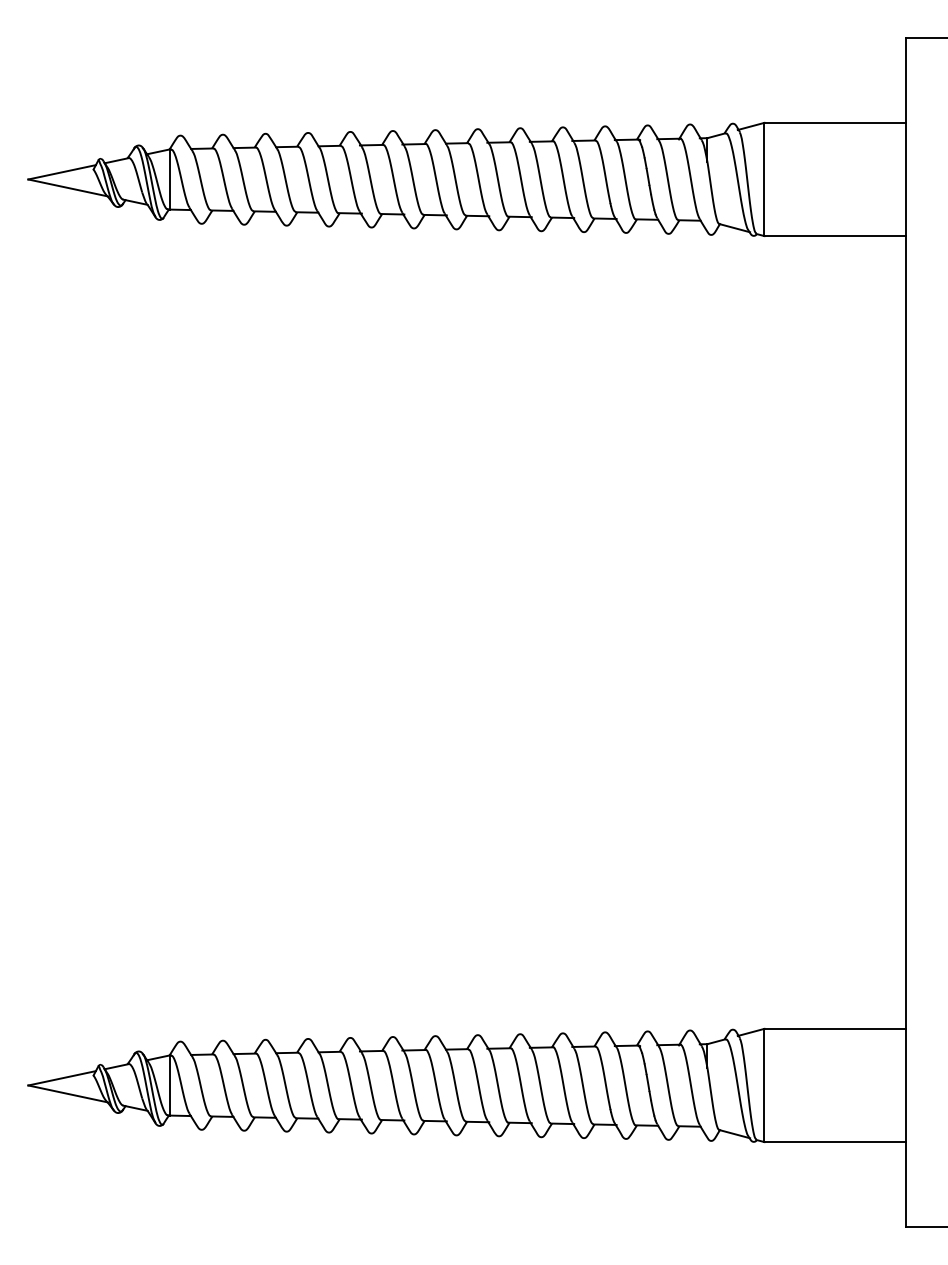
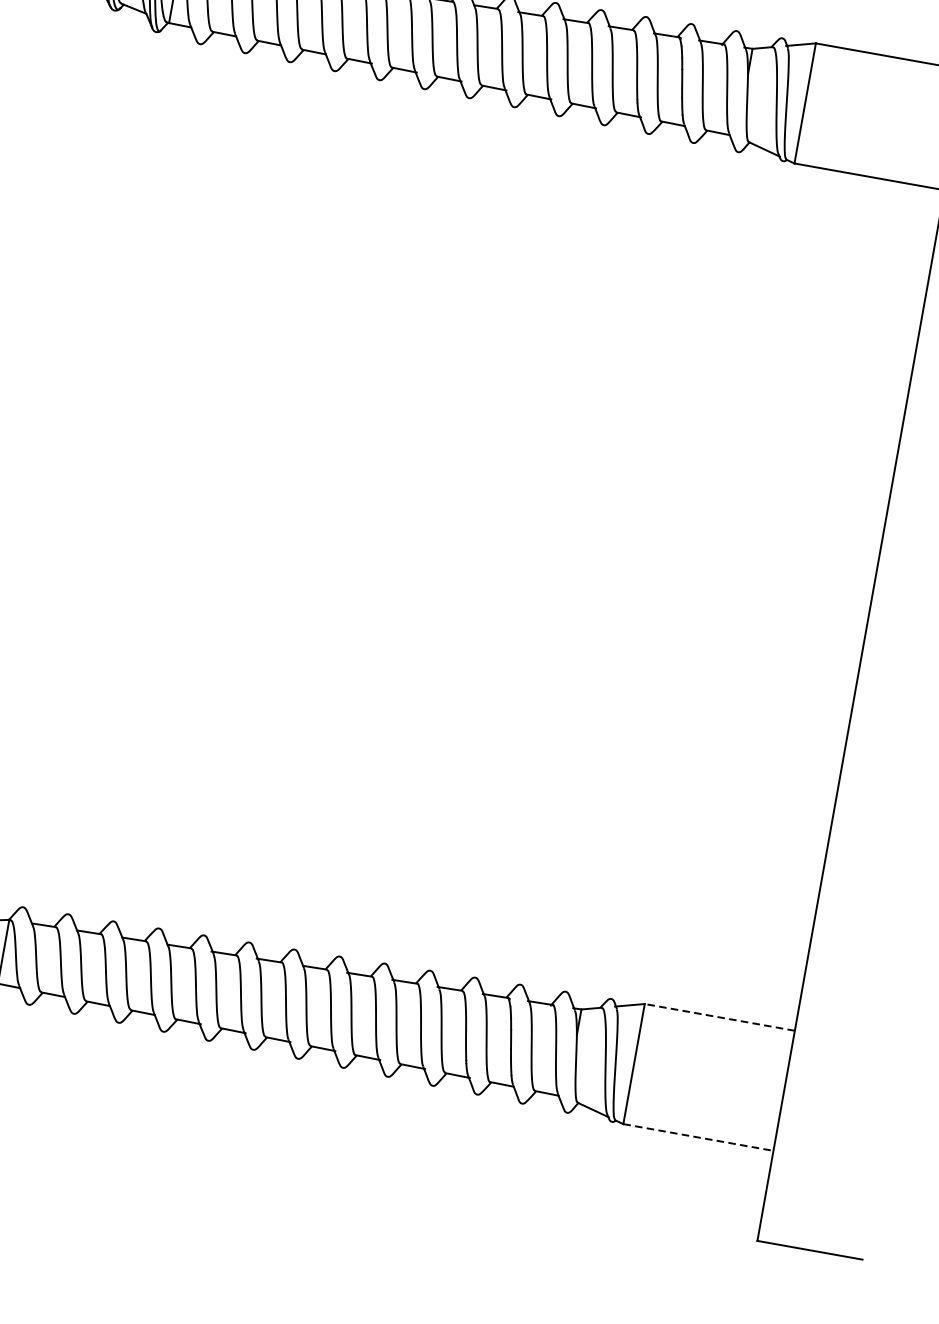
line: (835, 1028) -> (720, 1017), solid -> dashed
line: (835, 1142) -> (698, 1137), solid -> dashed

